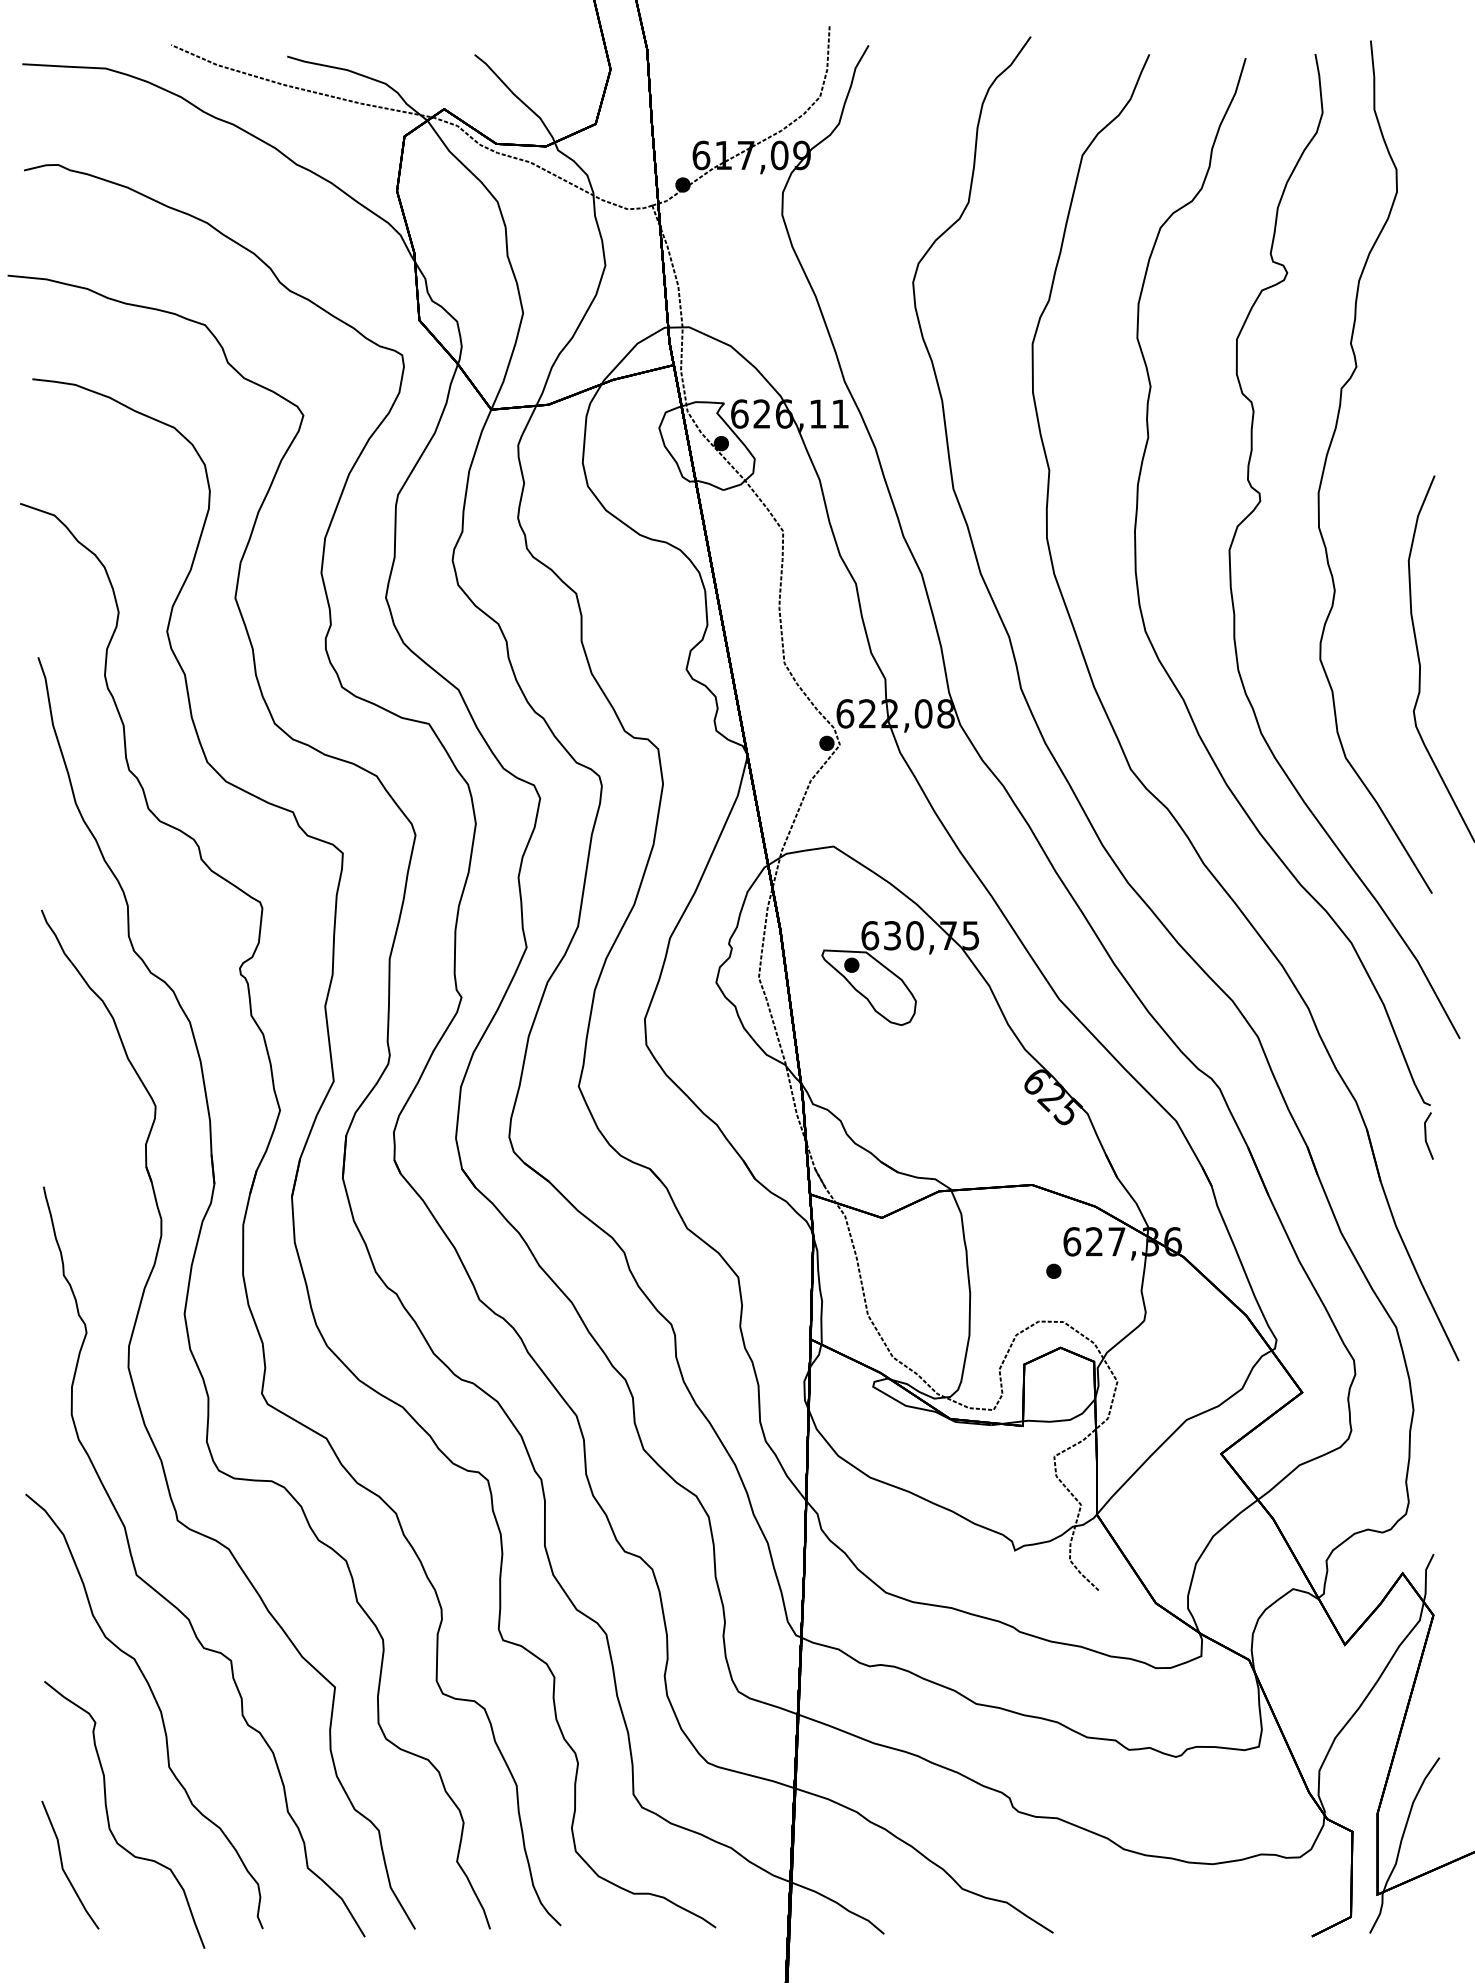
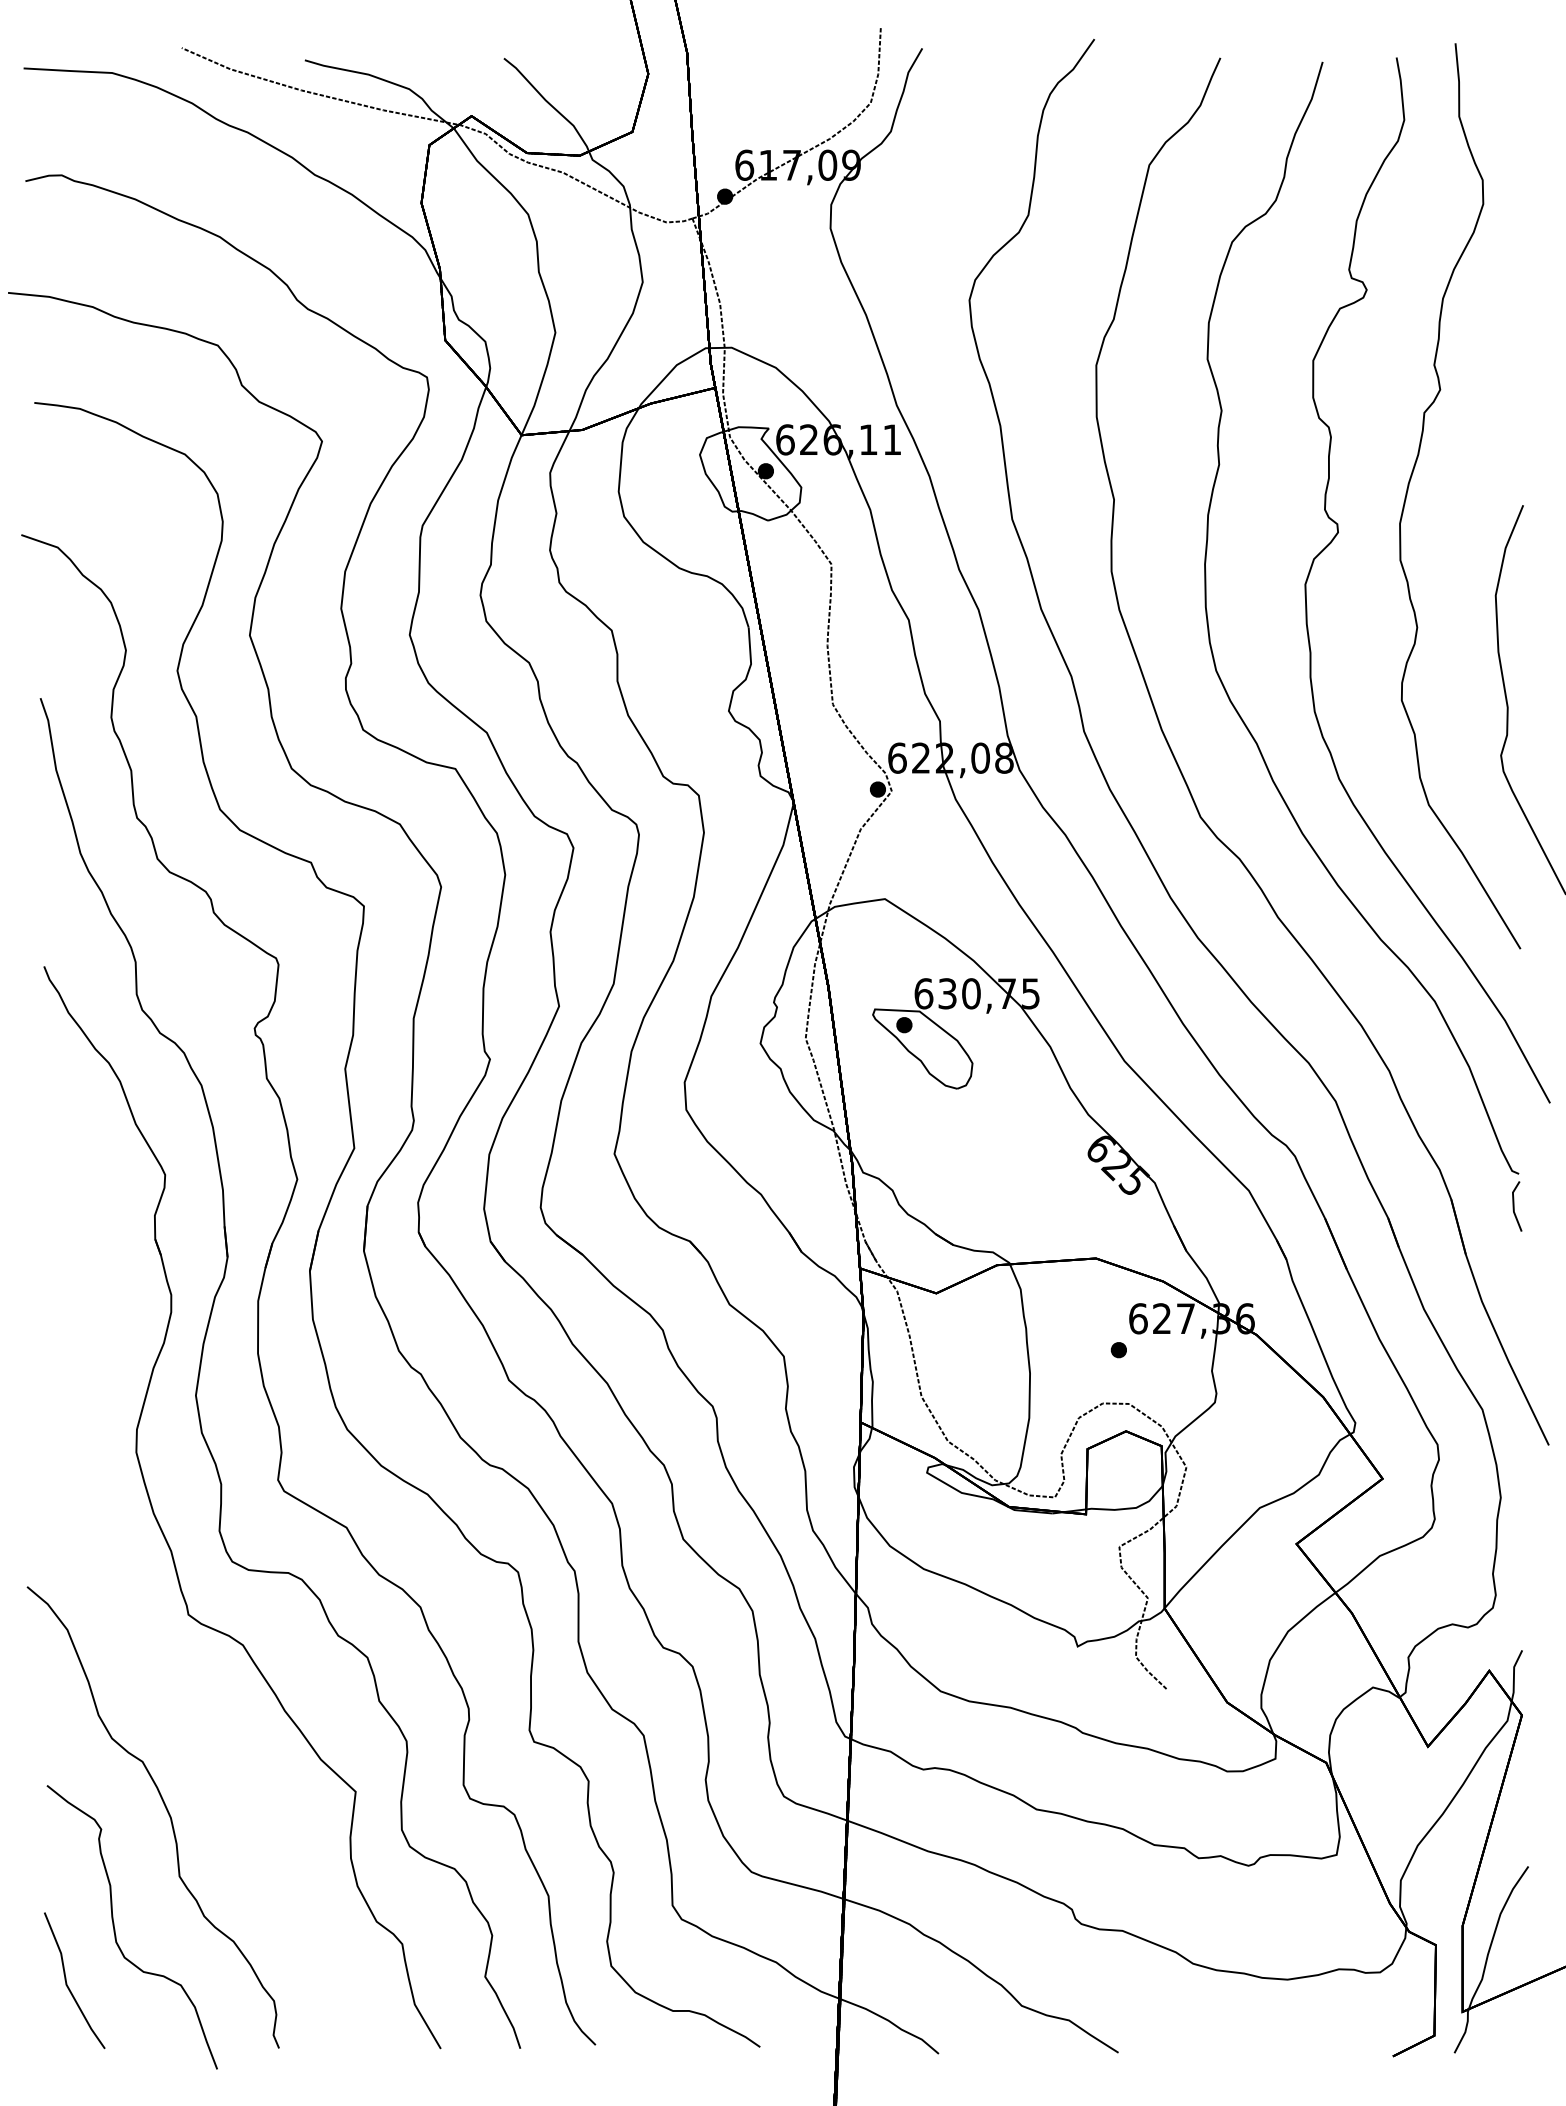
part: (173, 1604) -> (184, 1703), removed

